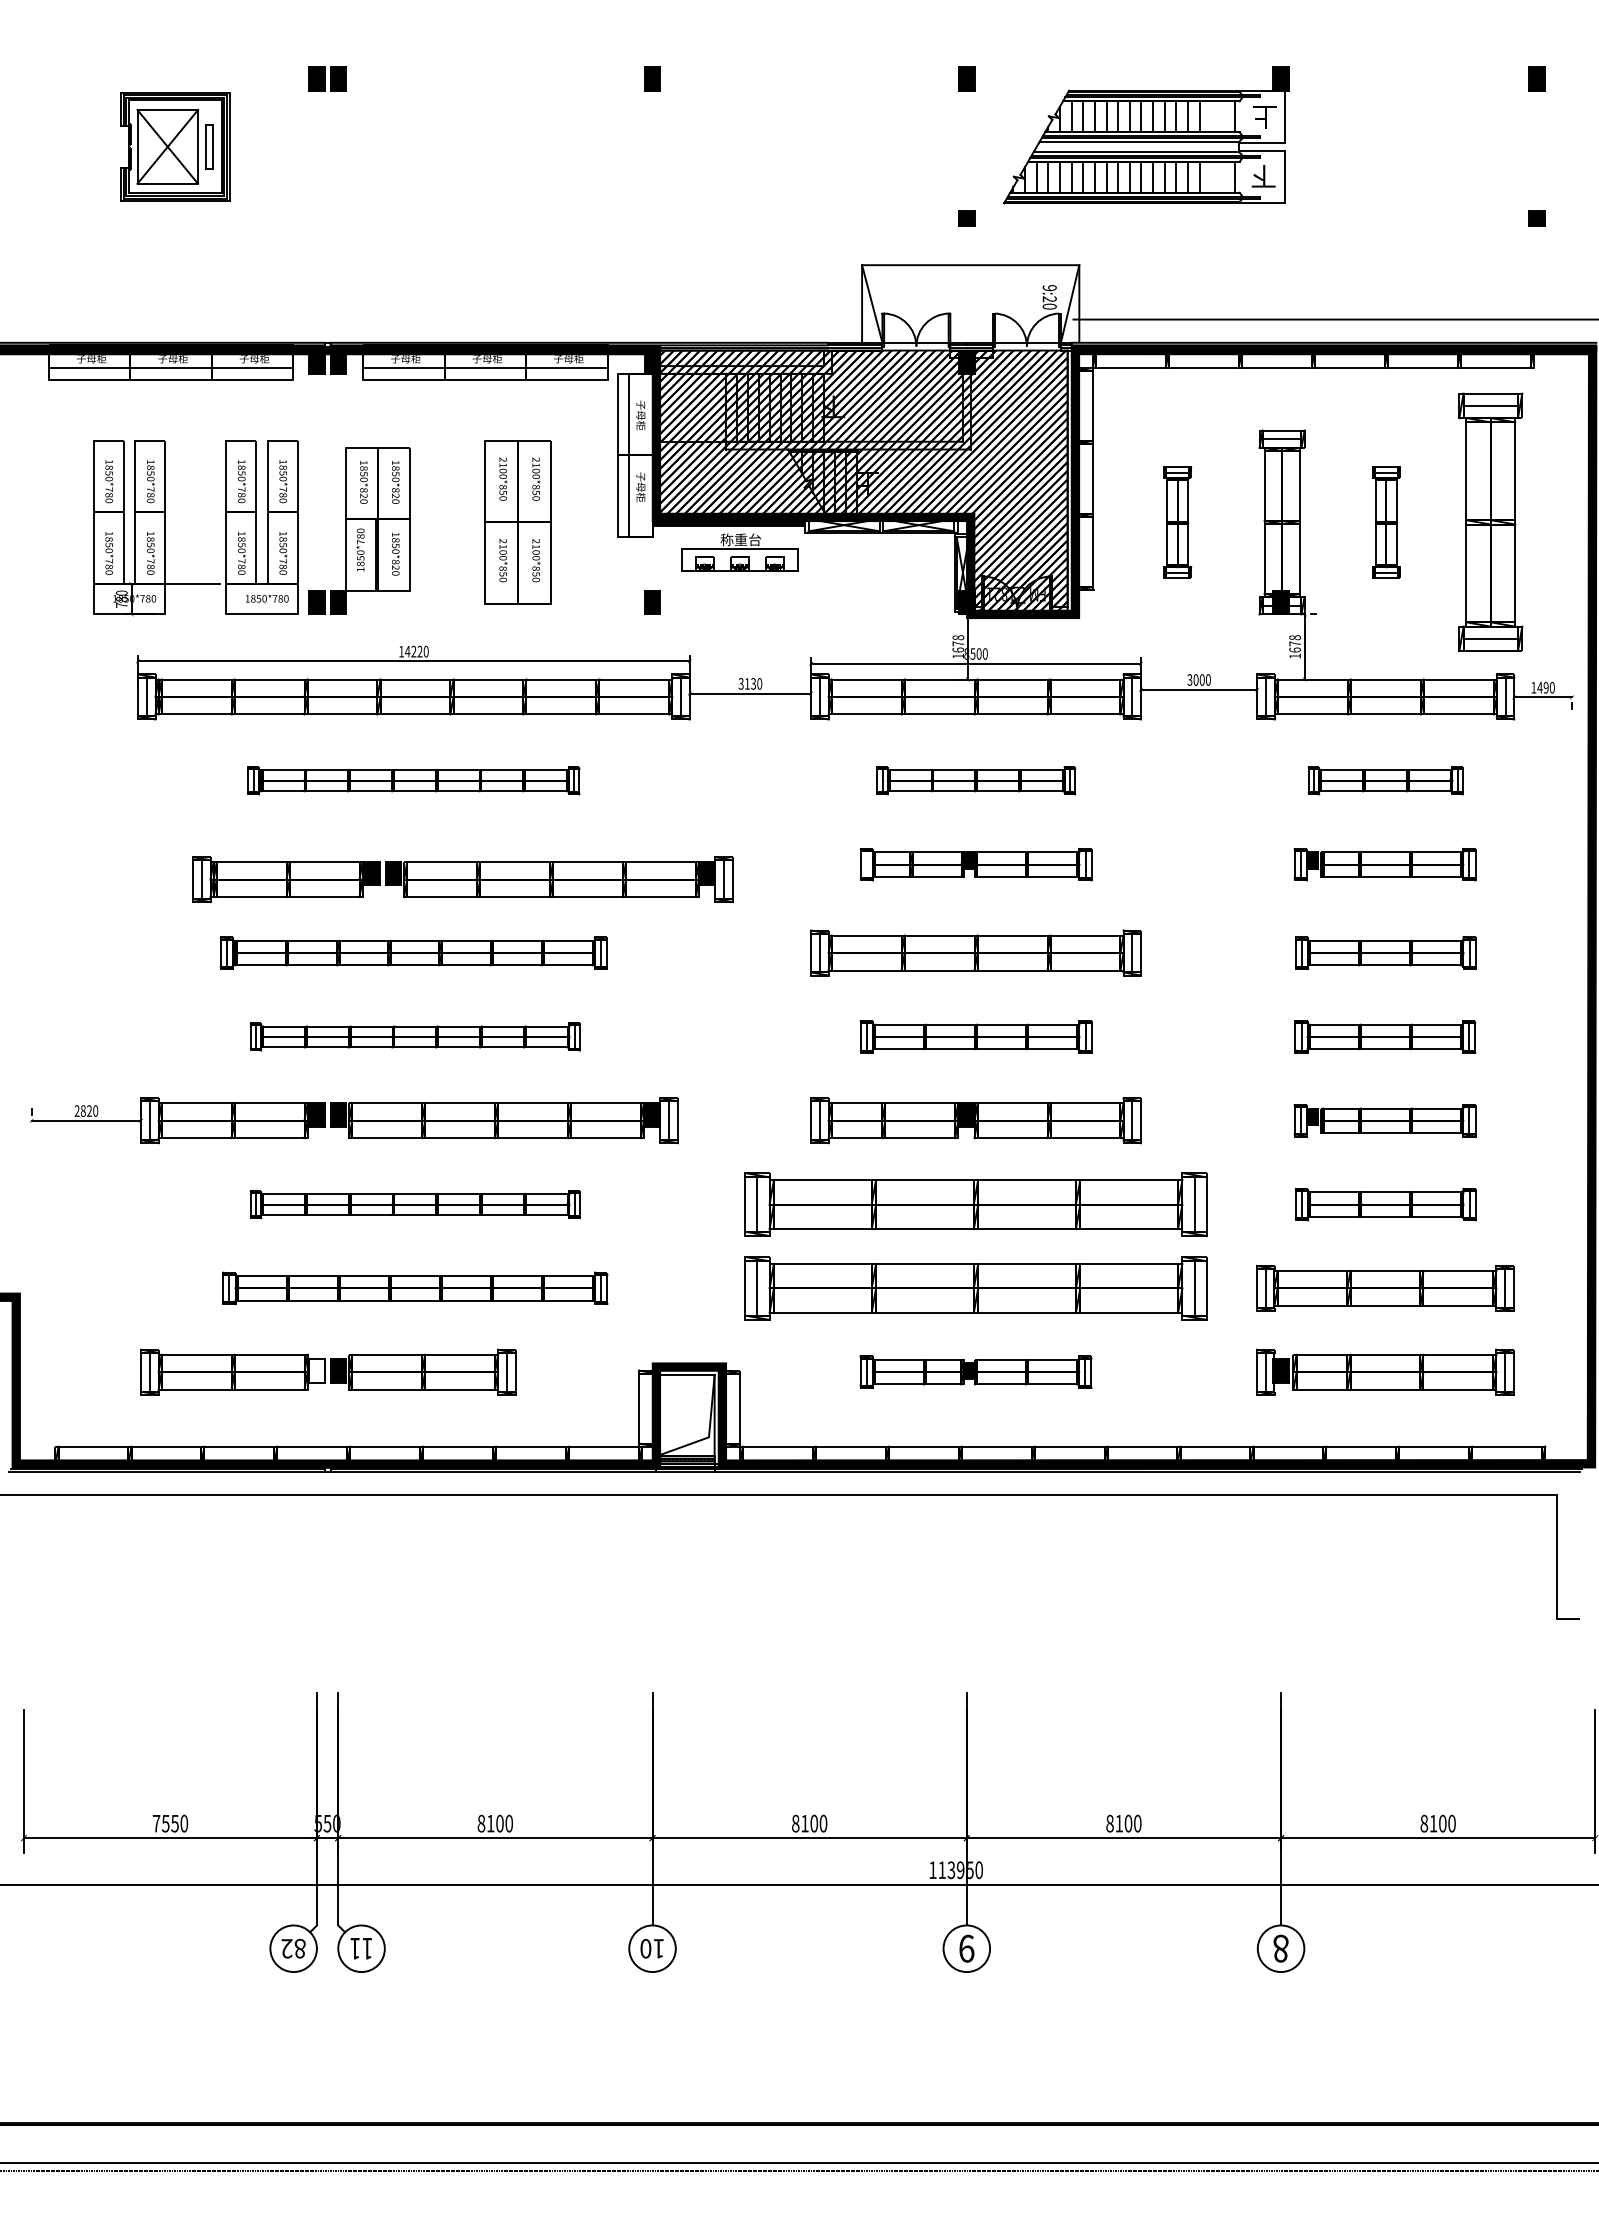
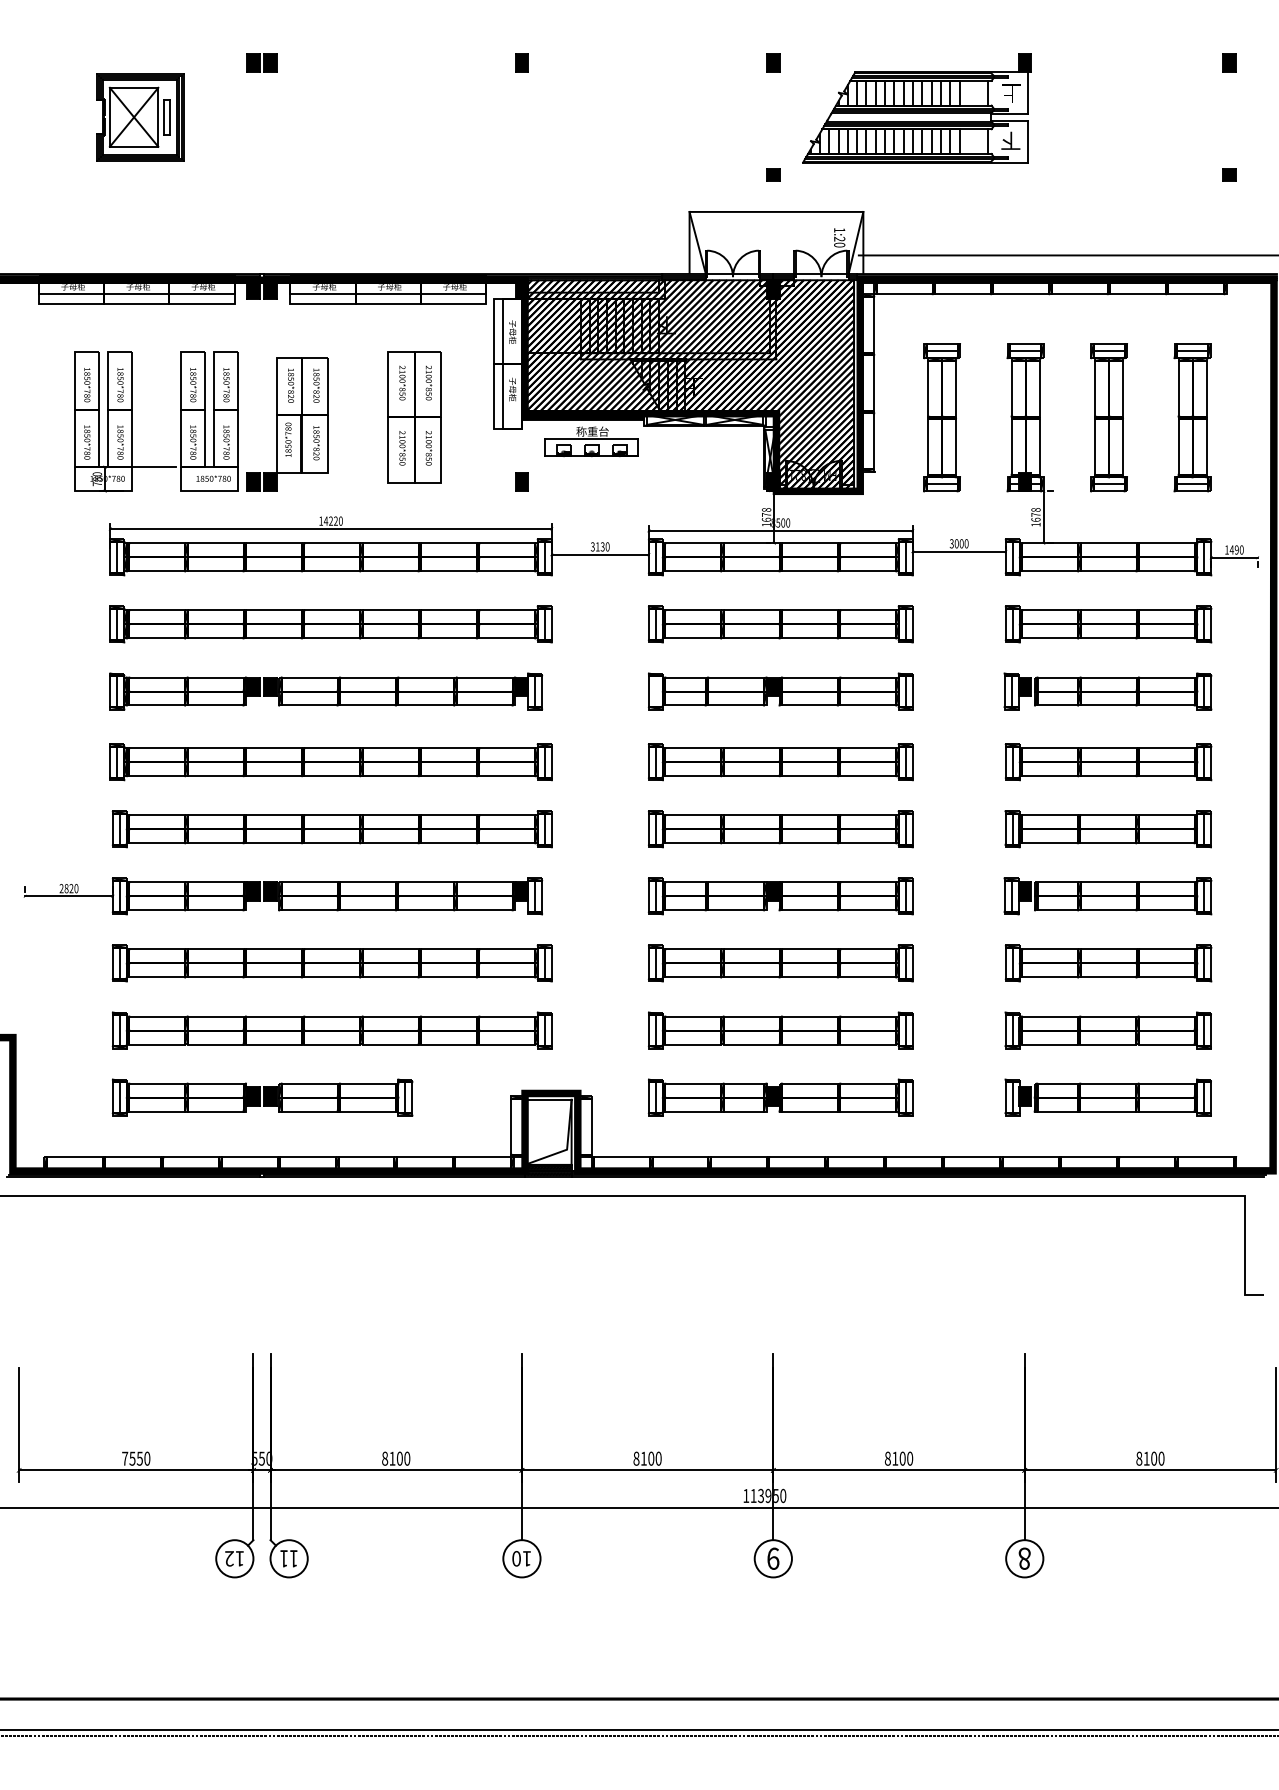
text: (1049, 287) -> (839, 229), 9:20 -> 1:20
part: (1177, 522) -> (941, 417), size x1.67
part: (1385, 522) -> (1108, 417), size x1.67
part: (1490, 522) -> (1192, 417), size x0.71
part: (413, 780) -> (330, 624), size x1.67
part: (975, 780) -> (780, 624), size x1.67
part: (1385, 780) -> (1108, 624), size x1.67
part: (975, 864) -> (780, 691), size x1.43
part: (1384, 864) -> (1107, 691), size x1.43
part: (463, 879) -> (326, 691), moved
part: (413, 953) -> (330, 762), size x1.43
part: (1385, 953) -> (1108, 762), size x1.43
part: (414, 1037) -> (331, 829), size x1.67
part: (975, 1037) -> (780, 829), size x1.43
part: (1384, 1037) -> (1107, 829), size x1.43
part: (1384, 1120) -> (1107, 896), size x1.43
part: (414, 1204) -> (331, 963), size x1.67
part: (975, 1204) -> (780, 963), size x0.71
part: (1385, 1204) -> (1108, 963), size x1.43
part: (414, 1288) -> (331, 1030), size x1.43
part: (975, 1288) -> (780, 1030), size x0.71
fill: (317, 1370) -> (253, 1096), added
part: (975, 1372) -> (780, 1097), size x1.43
text: (299, 1948) -> (239, 1558), 82 -> 12

